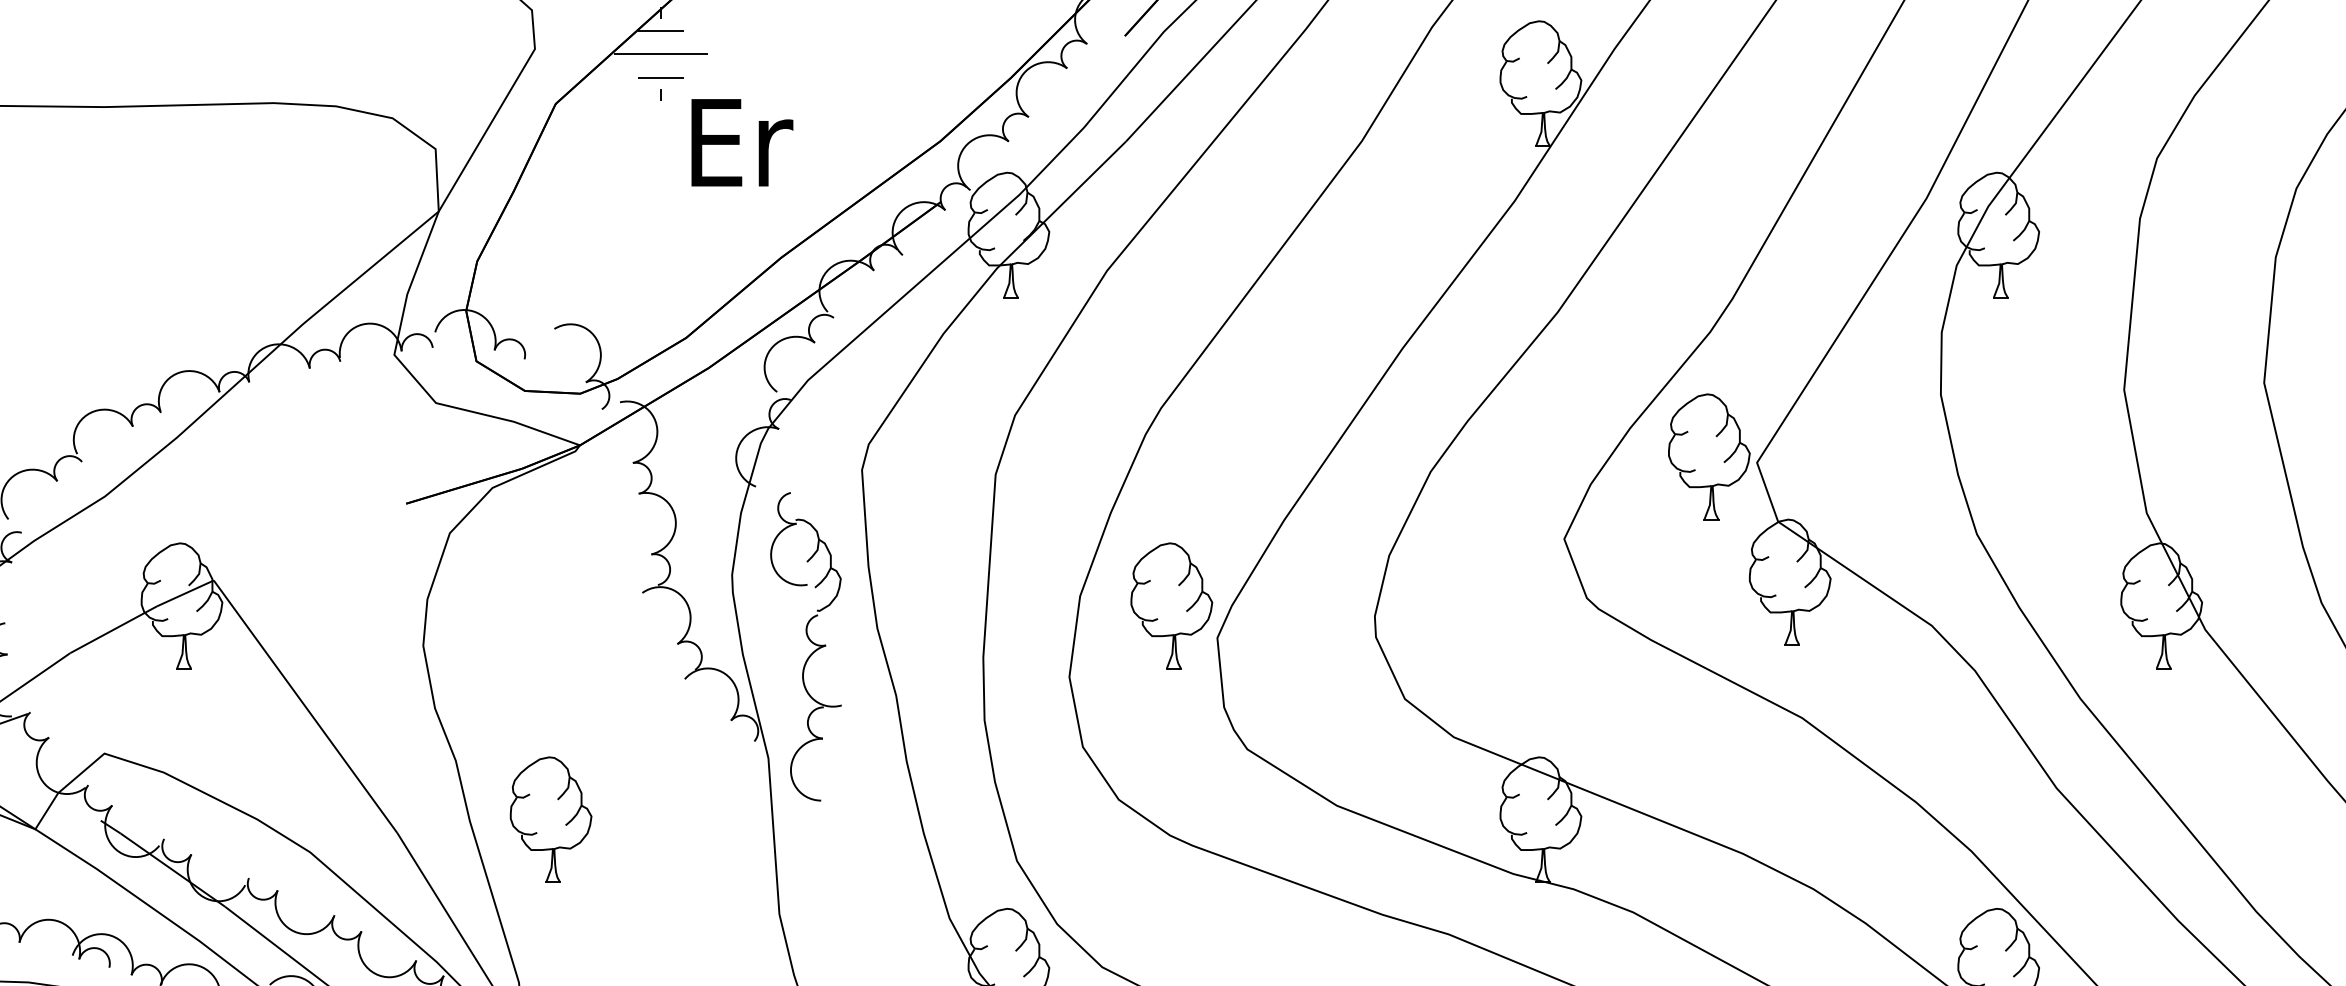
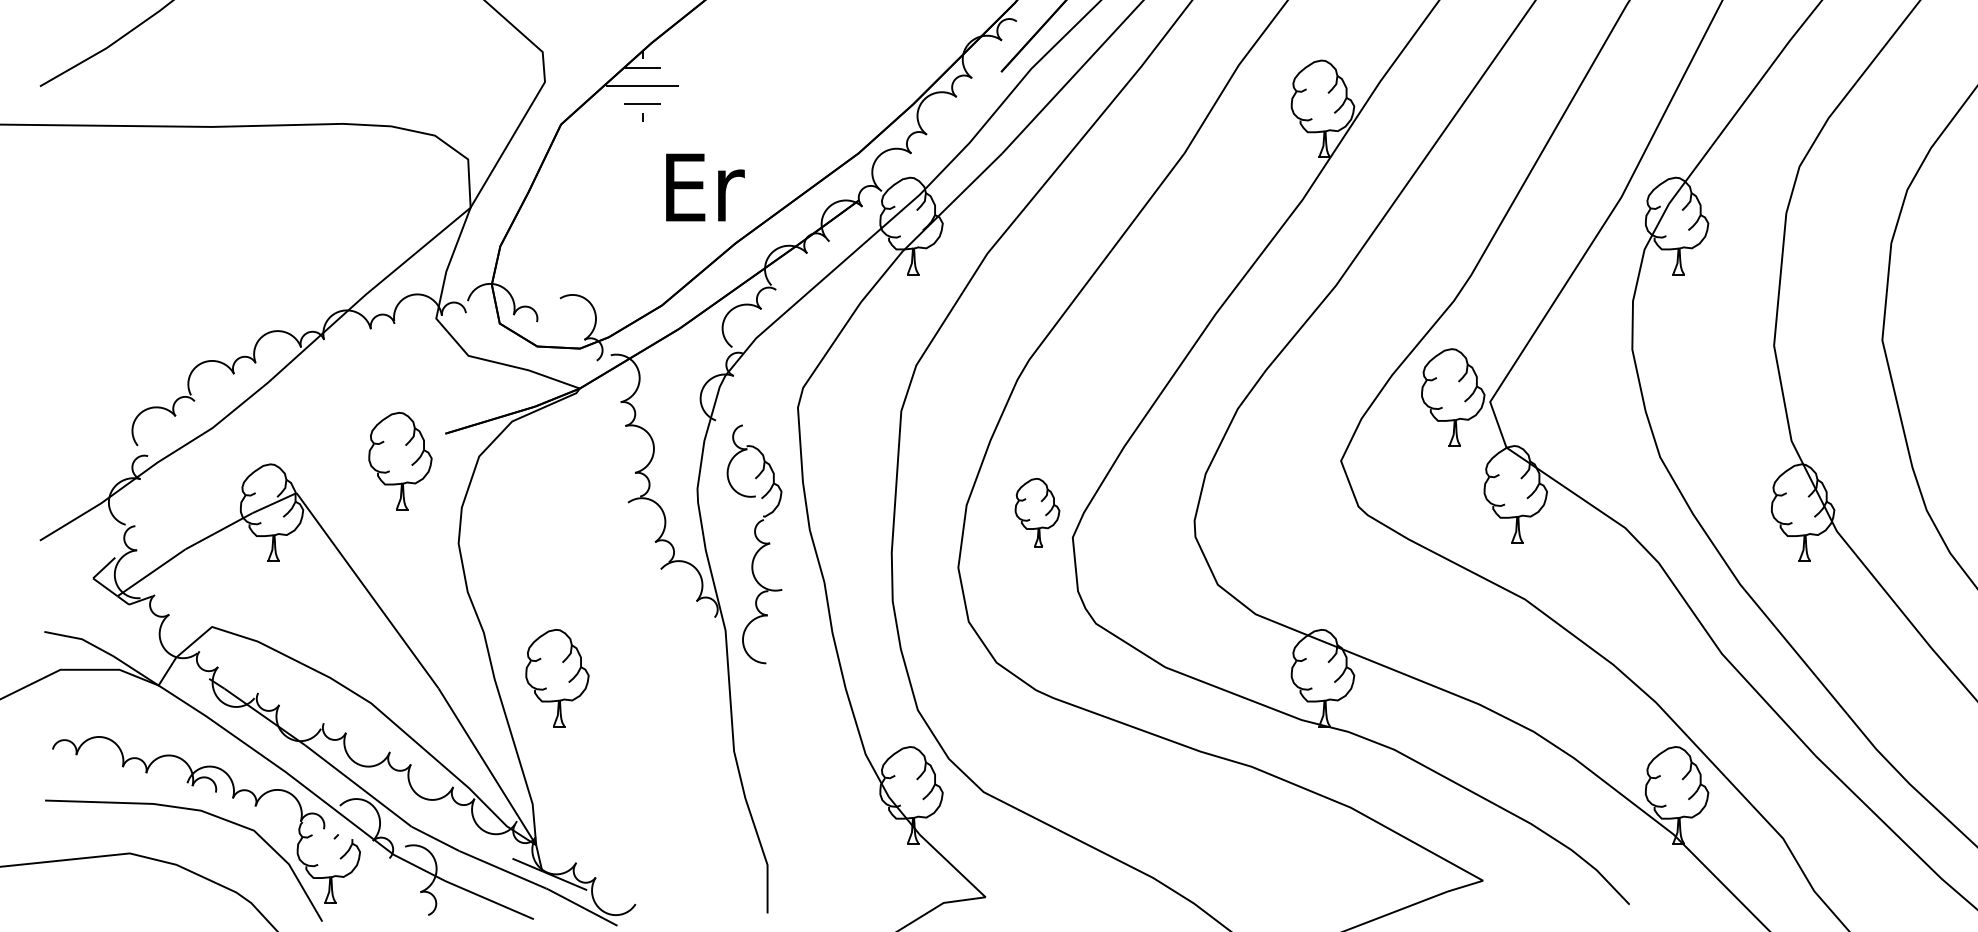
text: (742, 142) -> (705, 187), moved
part: (348, 539) -> (400, 461), added
part: (1171, 605) -> (1037, 512), size x0.7

